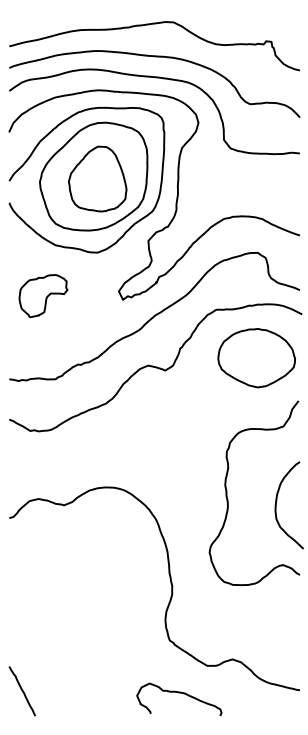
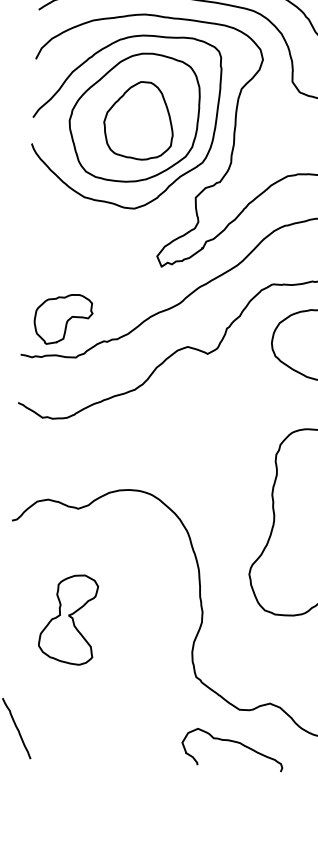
part: (43, 296) -> (63, 319), moved
part: (60, 597) -> (68, 618), added
curve: (179, 693) -> (233, 742), moved

